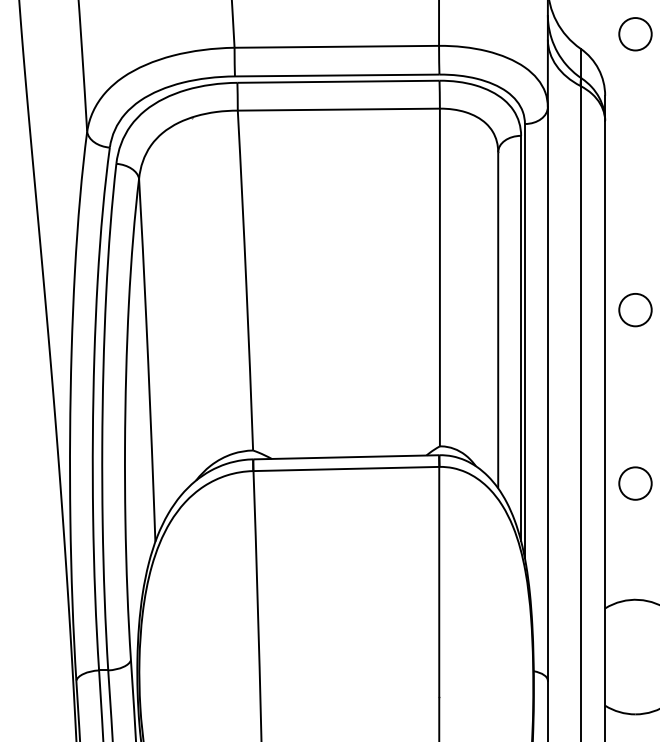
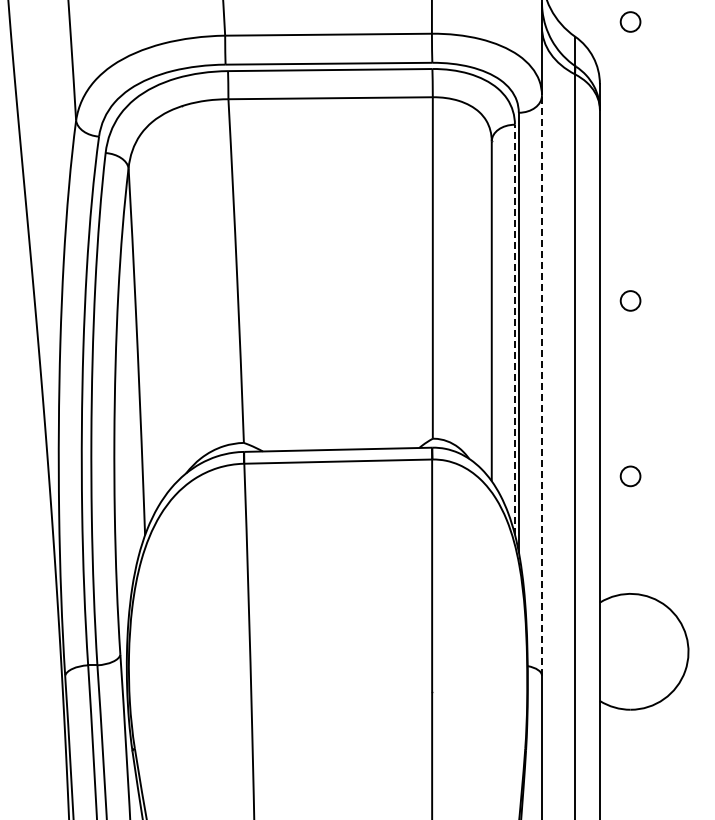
circle: (635, 33) -> (630, 21), size x0.6
circle: (635, 309) -> (630, 300), size x0.6
line: (520, 338) -> (514, 329), solid -> dashed
line: (547, 393) -> (541, 385), solid -> dashed
circle: (635, 482) -> (630, 475), size x0.6

